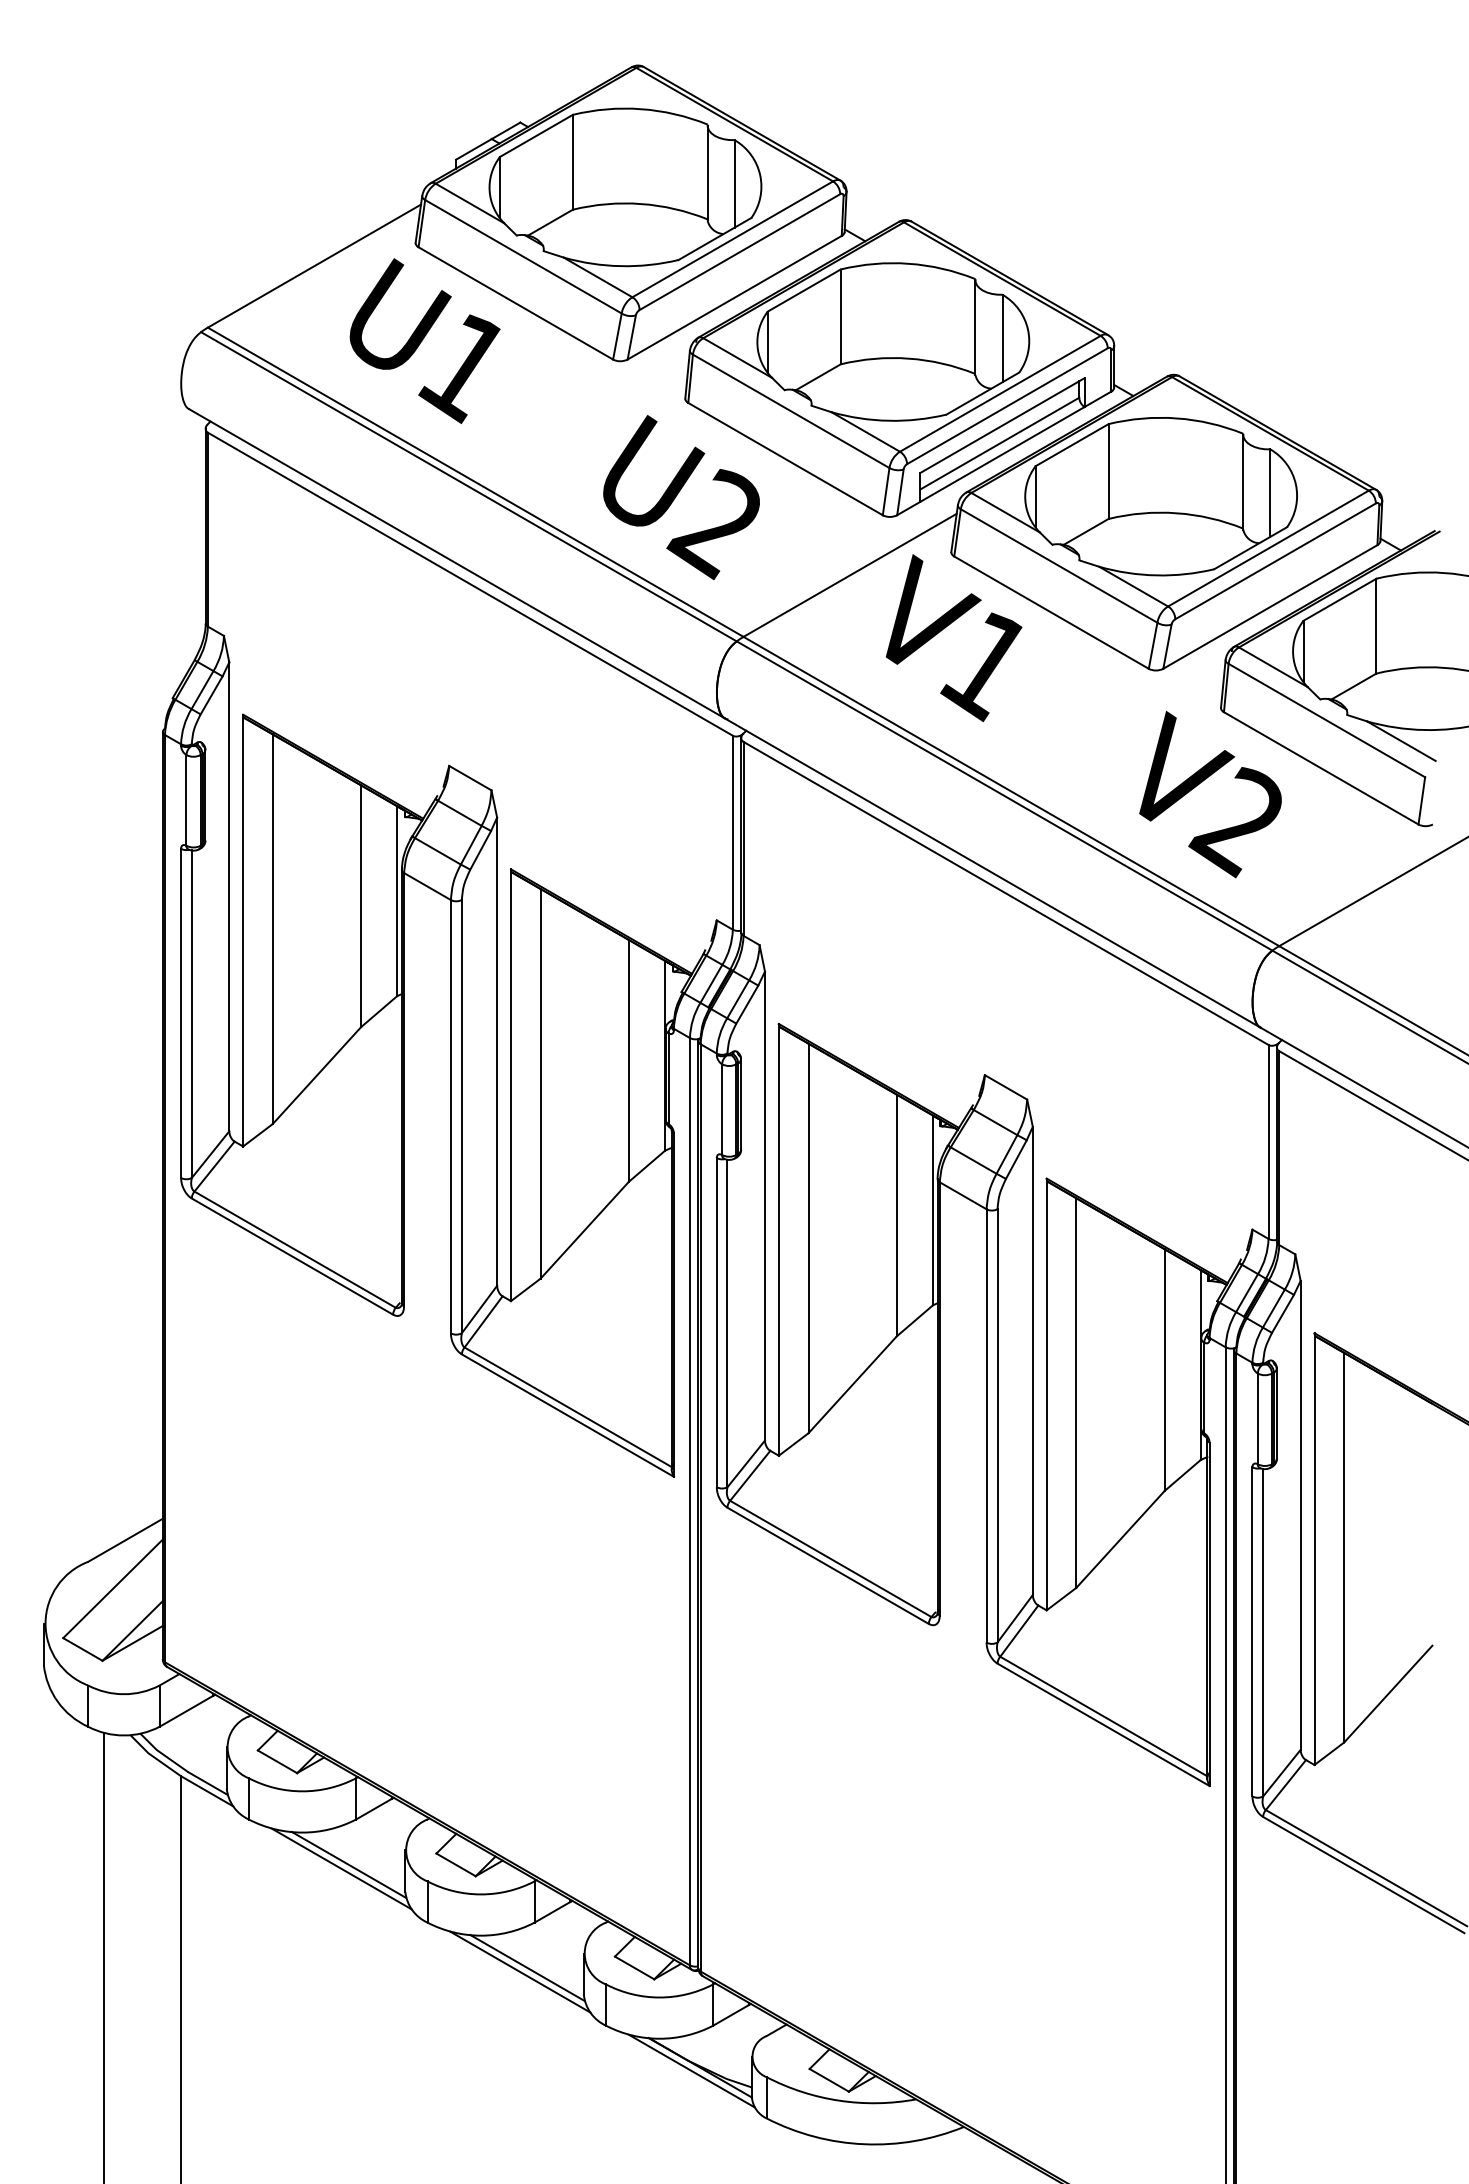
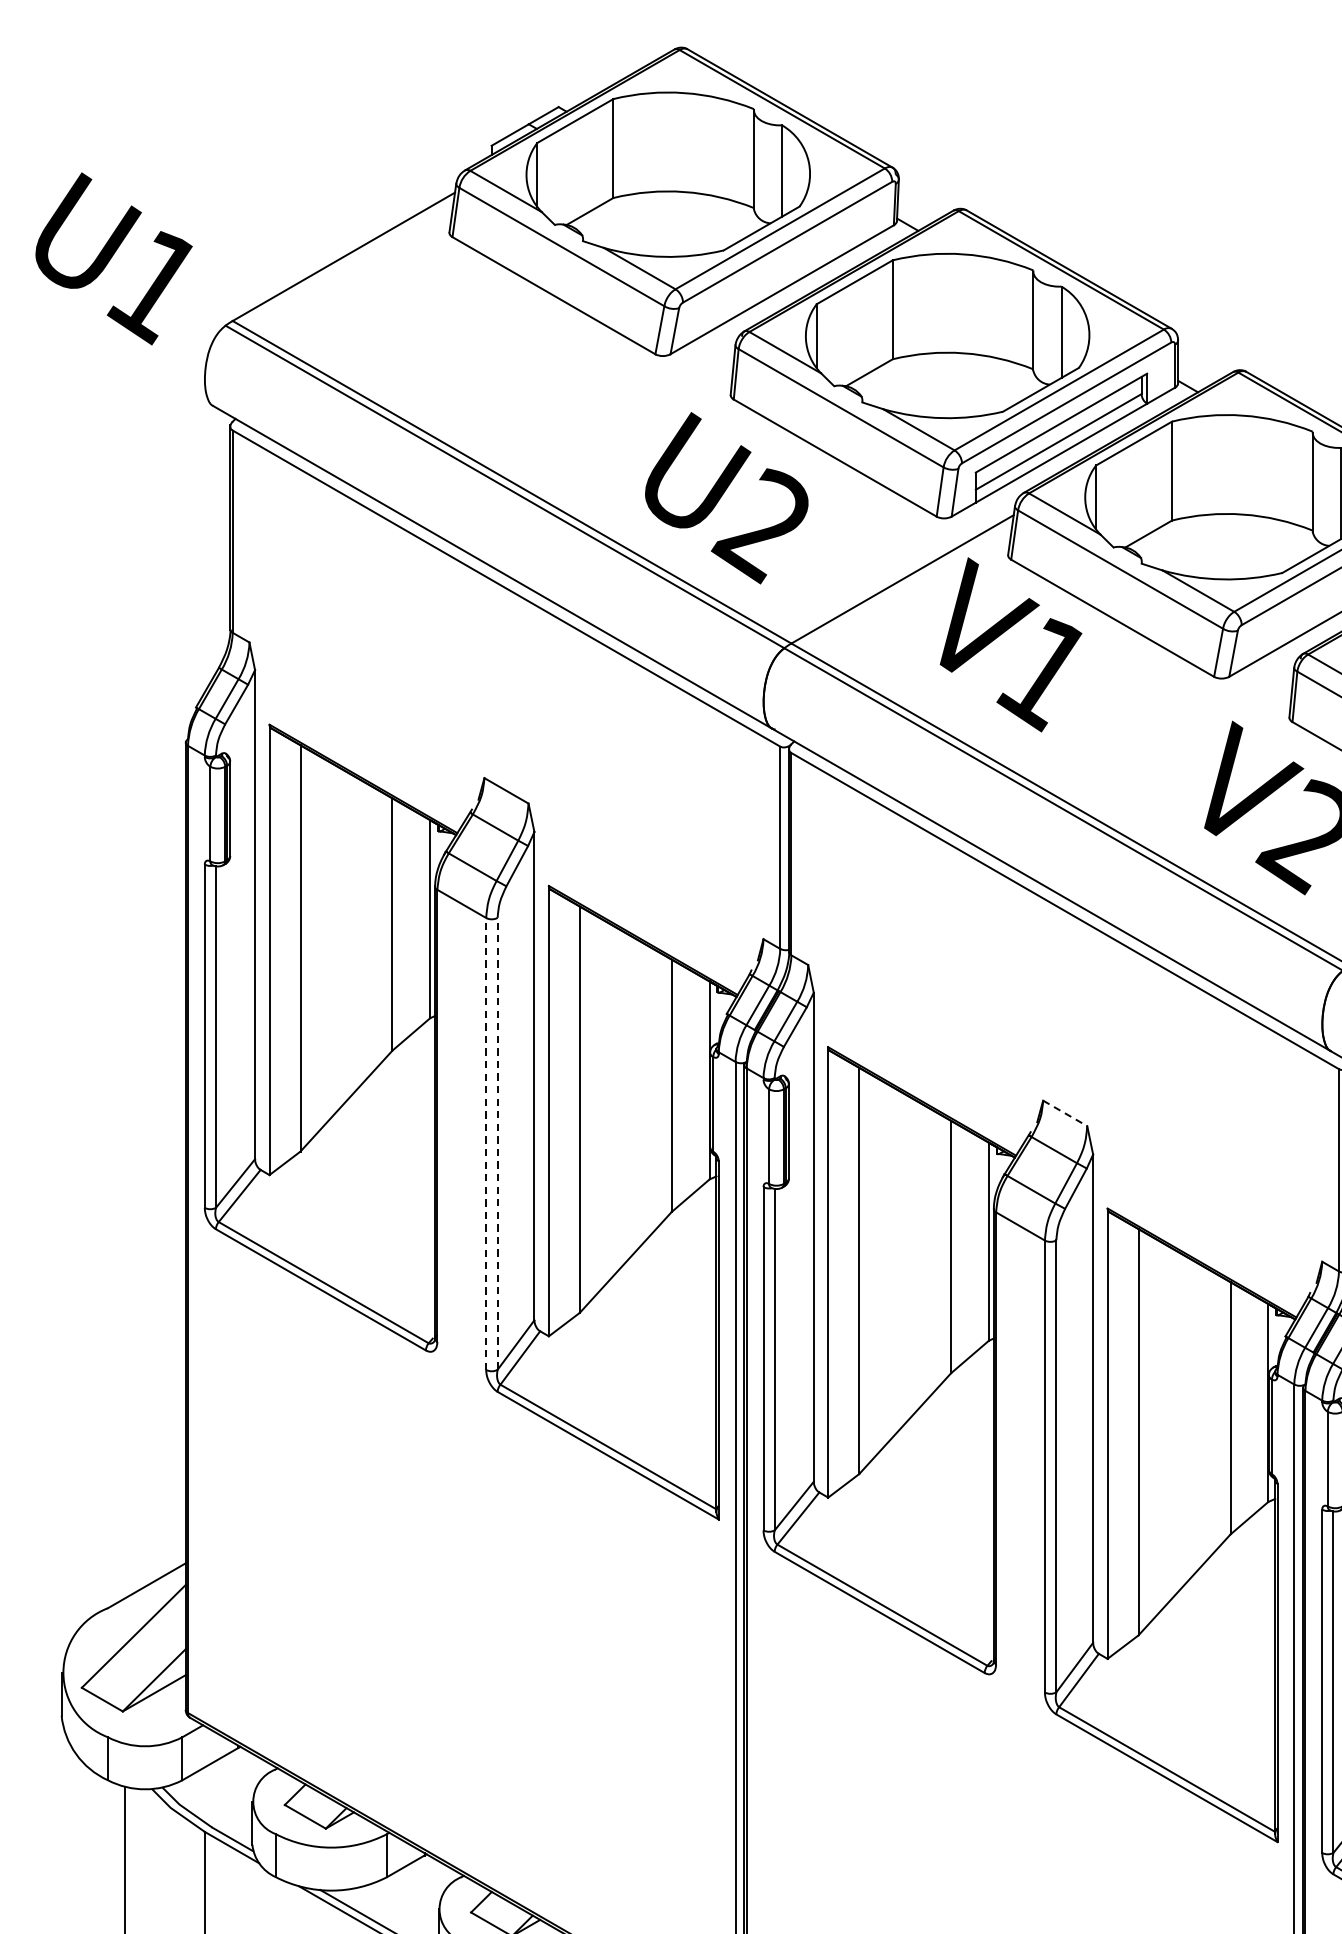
text: (424, 340) -> (113, 258), moved
line: (1006, 1087) -> (1065, 1113), solid -> dashed
line: (450, 1116) -> (485, 1143), solid -> dashed
line: (461, 1116) -> (497, 1143), solid -> dashed

